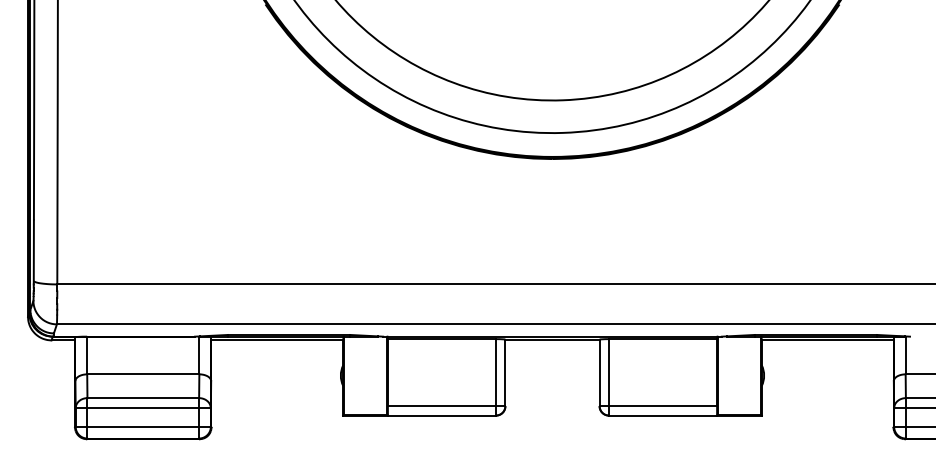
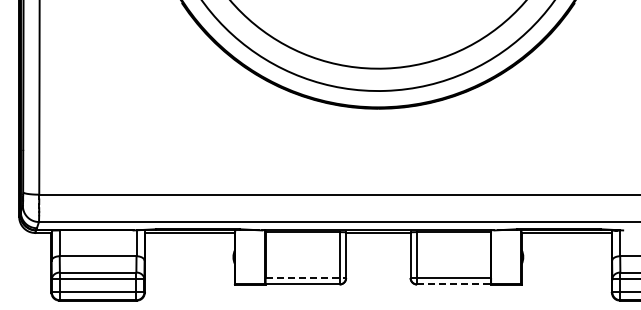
line: (447, 406) -> (306, 278), solid -> dashed
line: (663, 415) -> (454, 284), solid -> dashed

